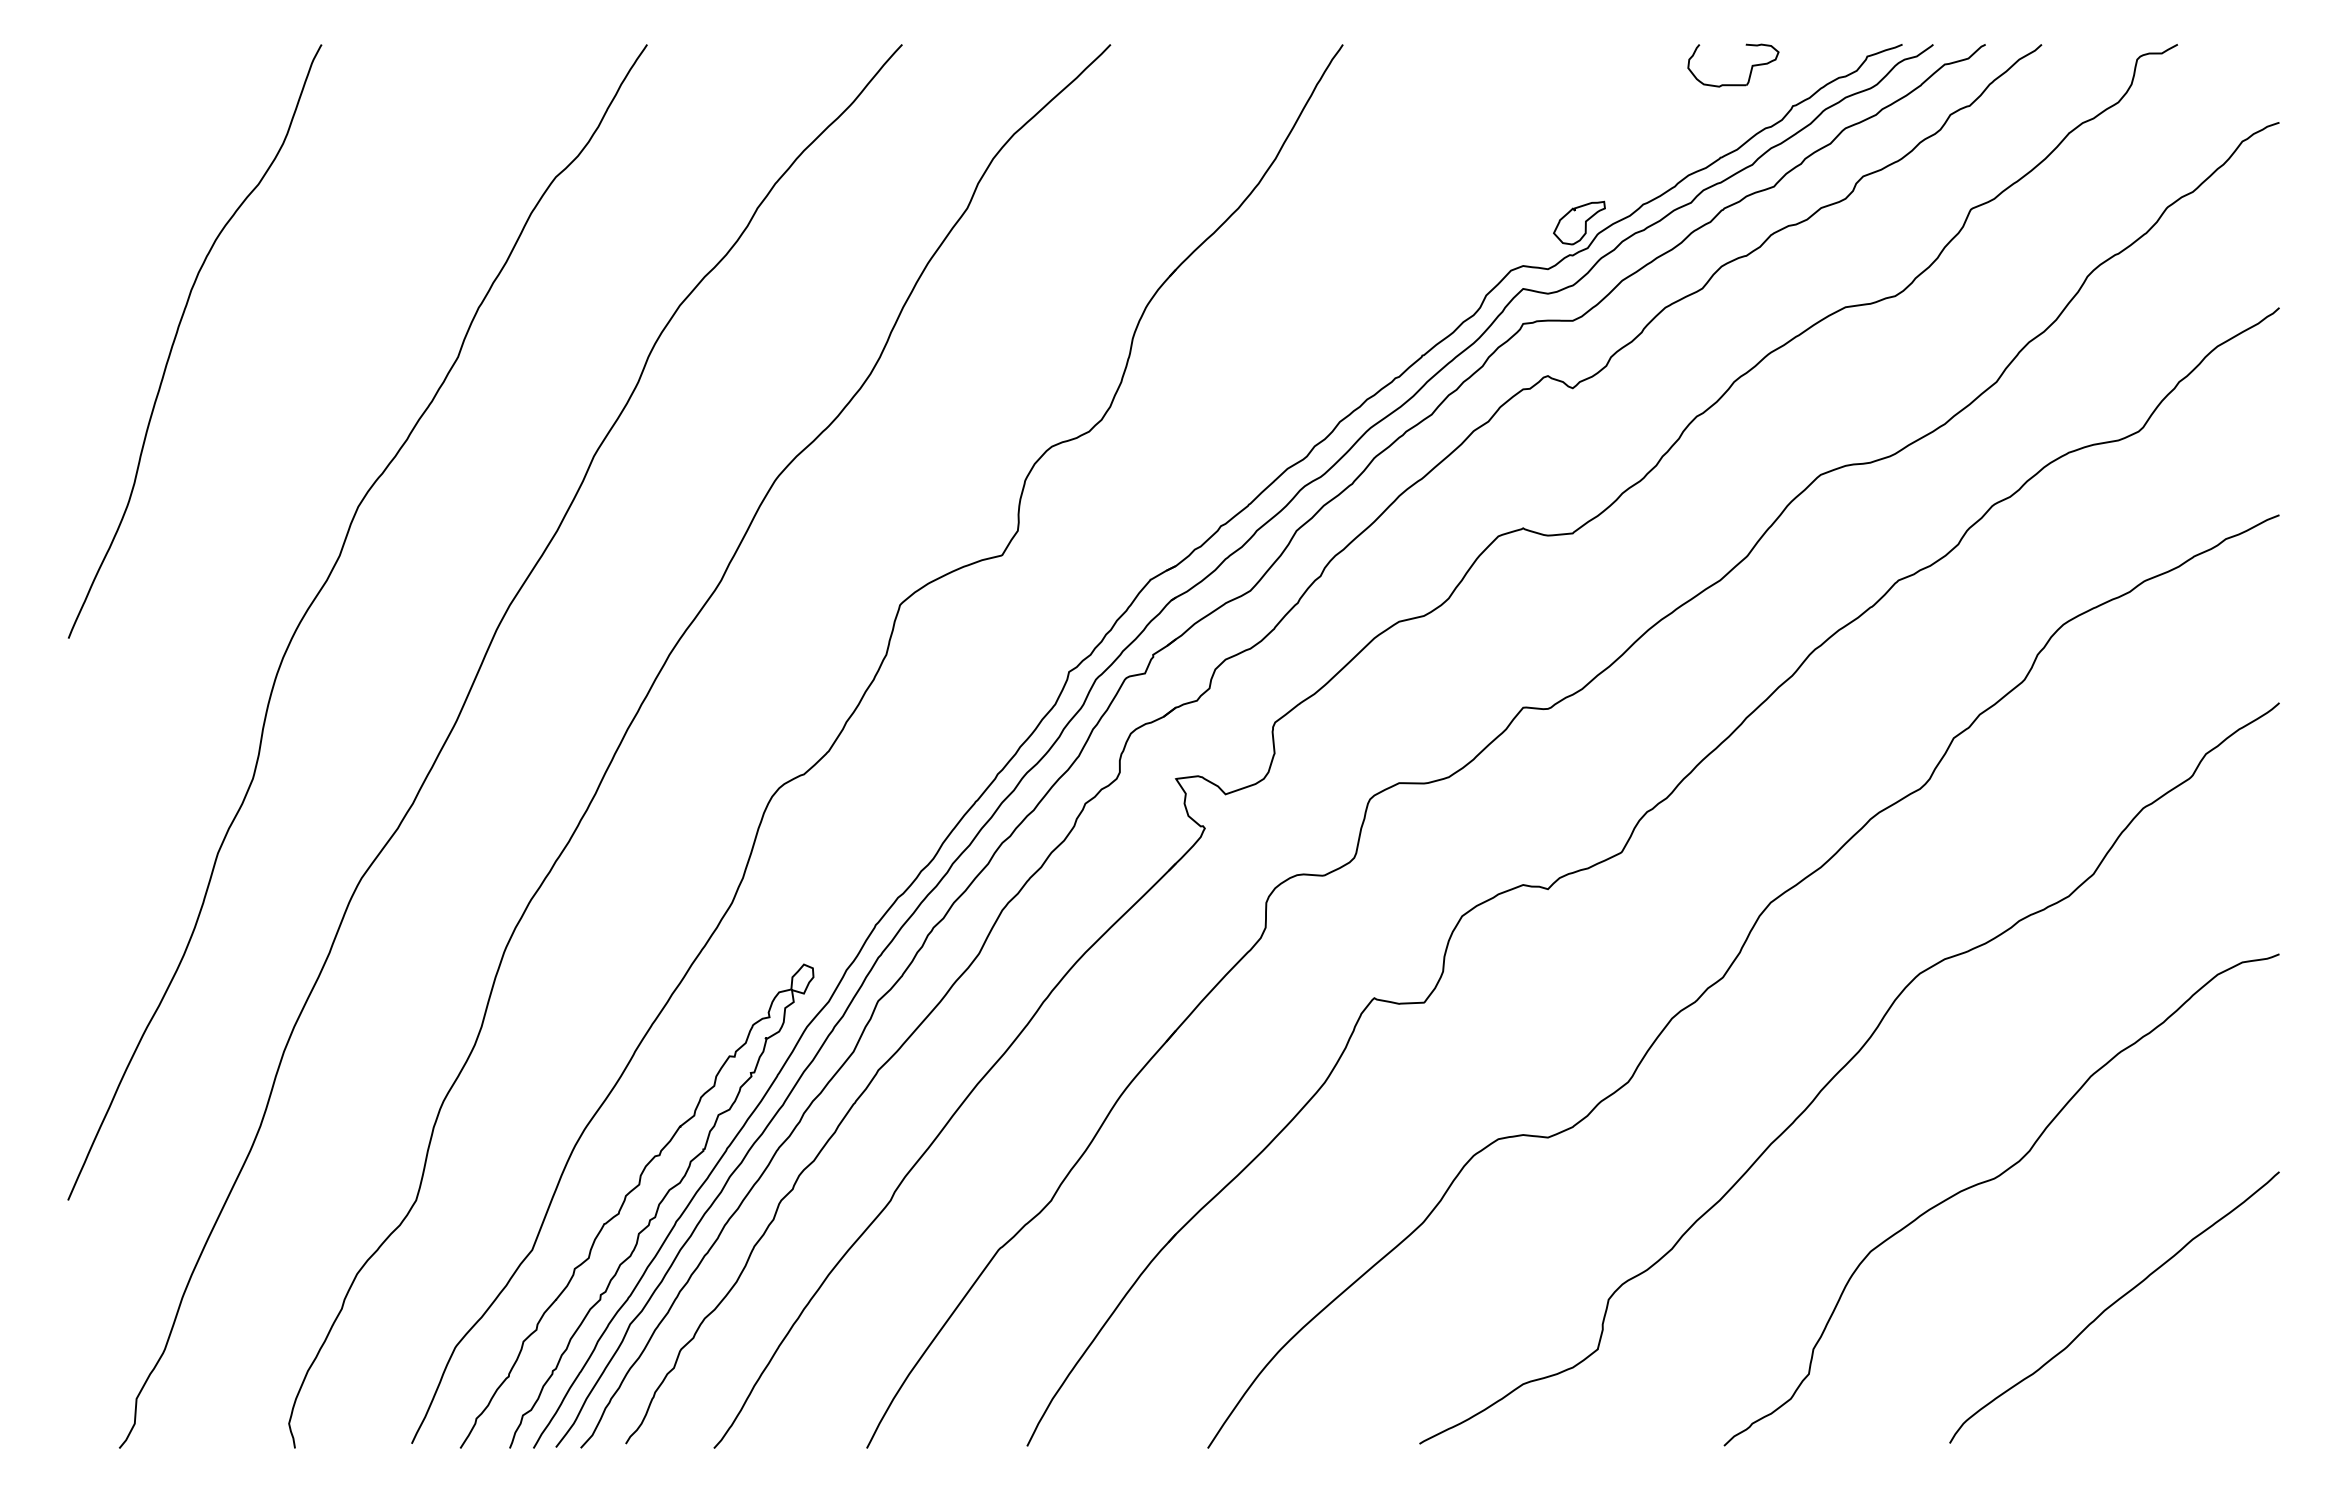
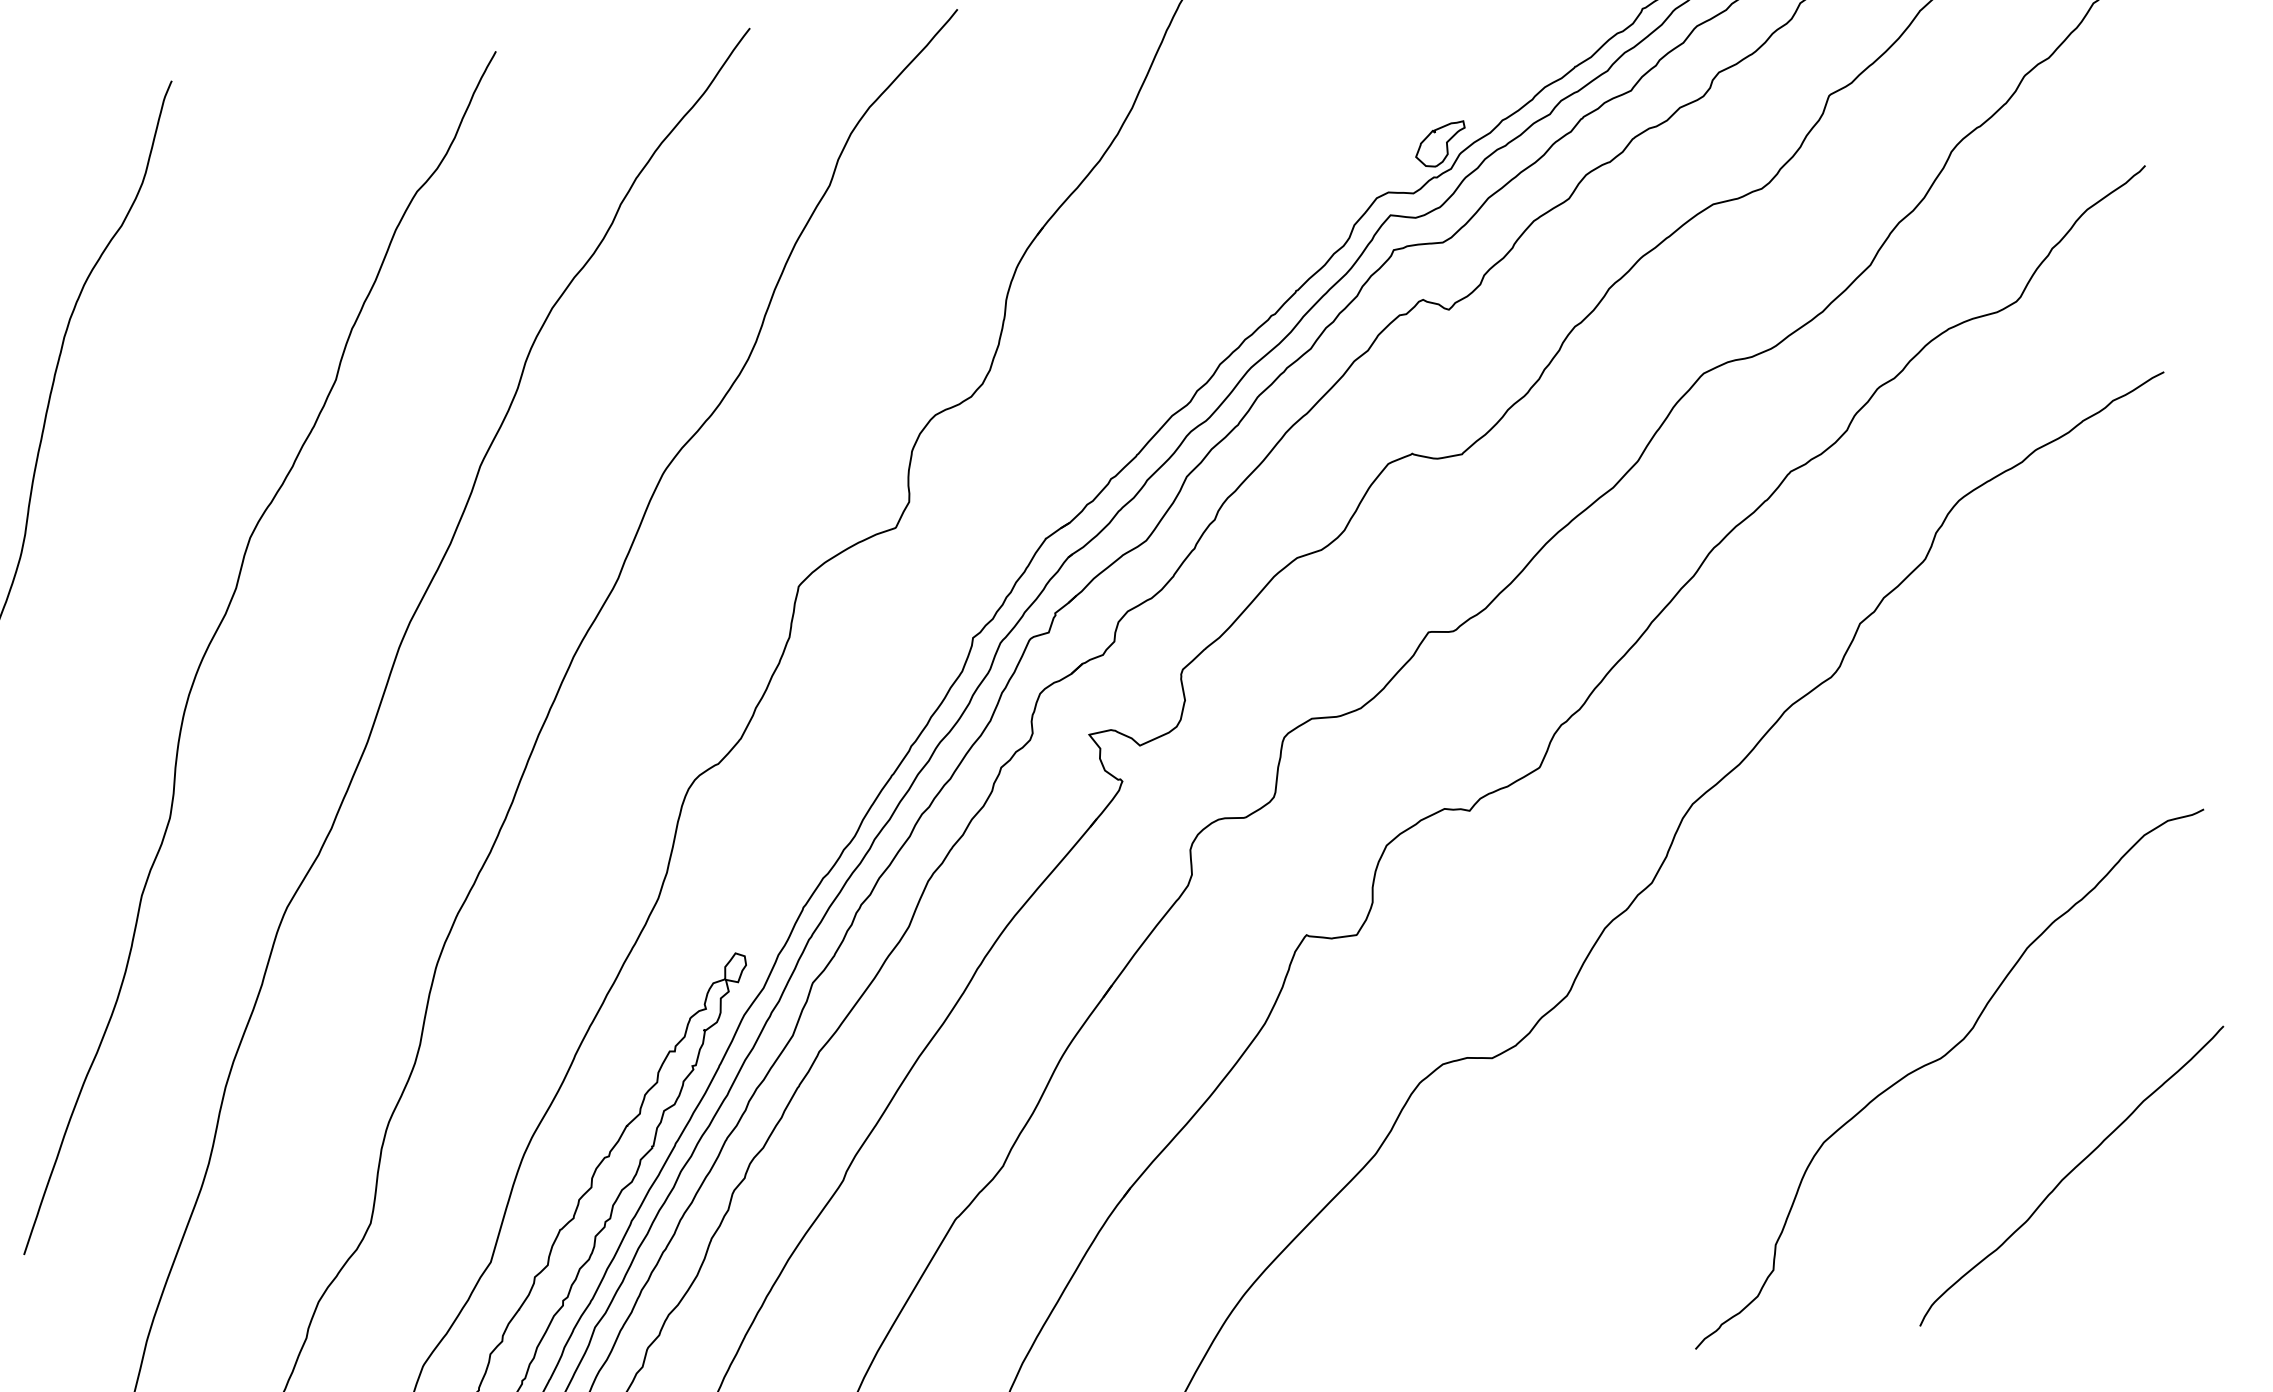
curve: (1844, 1067) -> (1781, 961), removed

